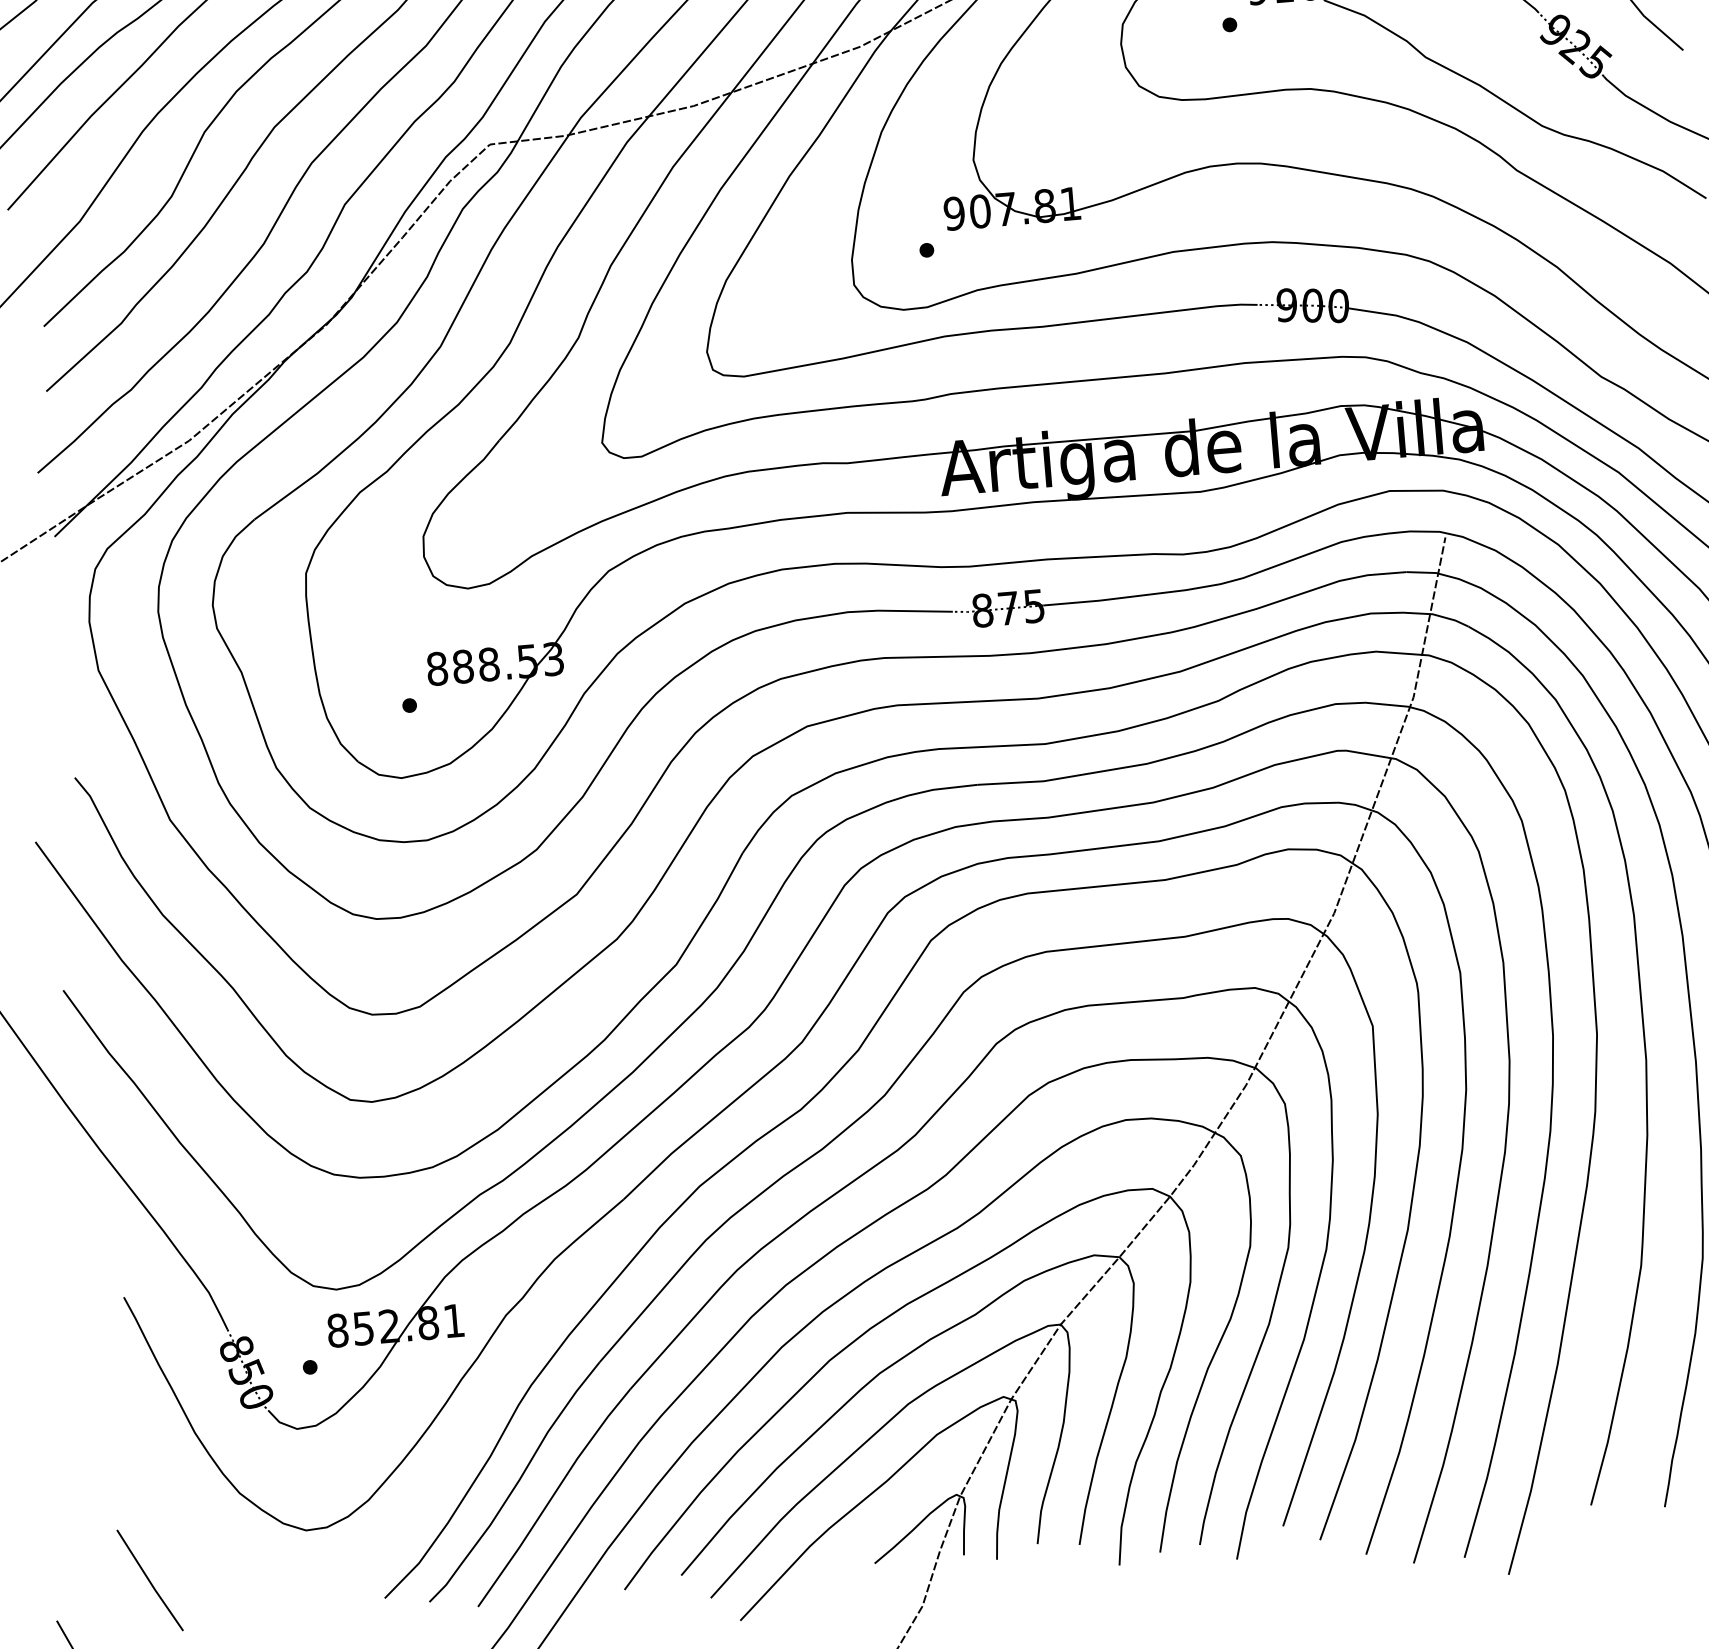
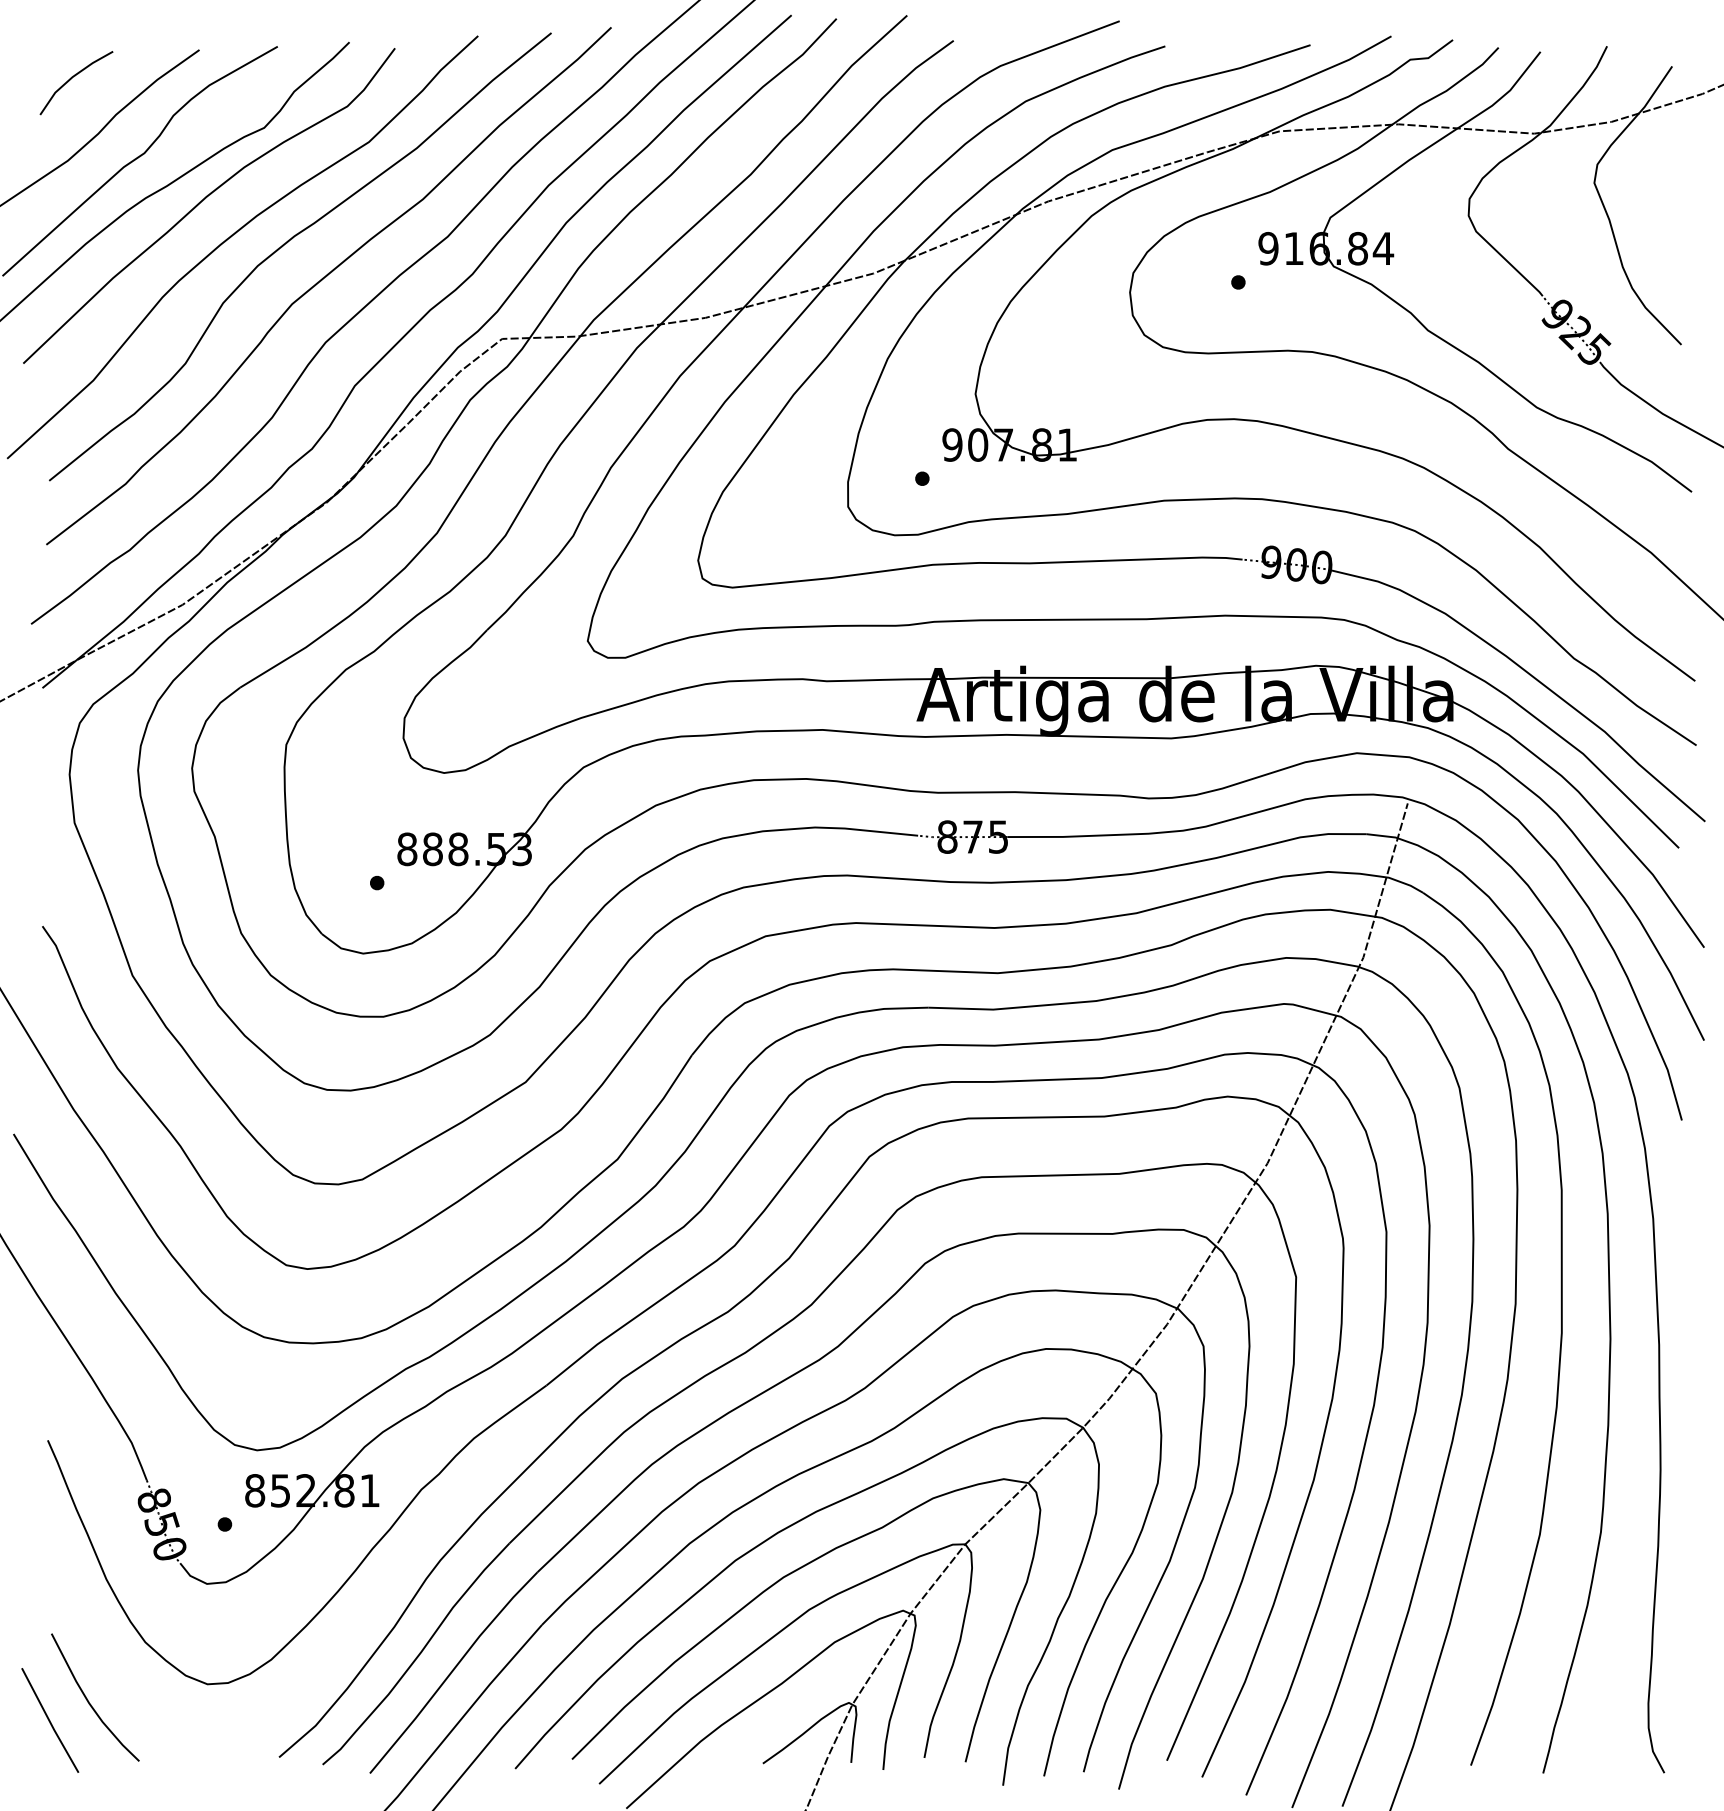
curve: (188, 1557) -> (89, 1701), added

